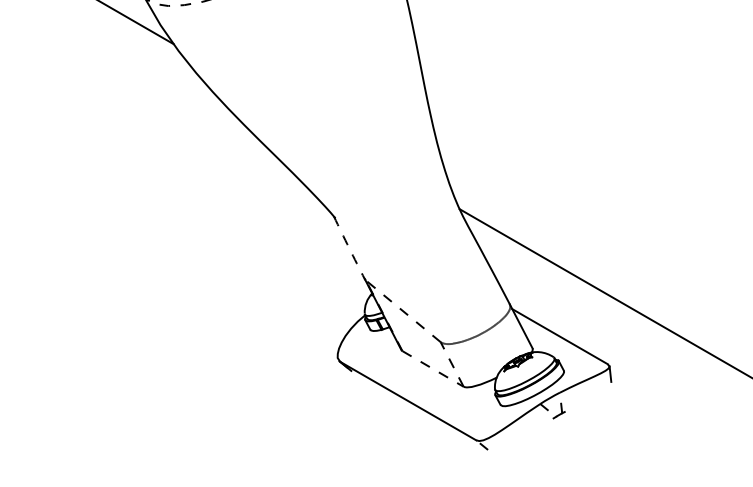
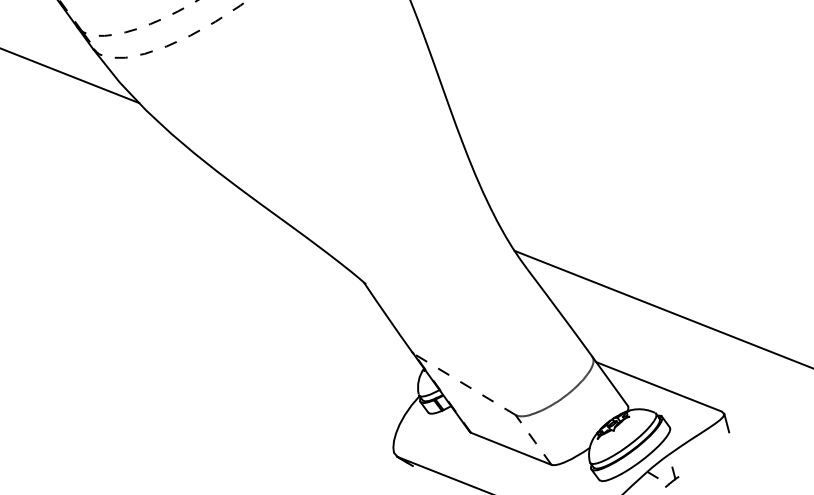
arc: (349, 248) -> (388, 318), dashed -> solid
line: (433, 369) -> (511, 449), dashed -> solid

